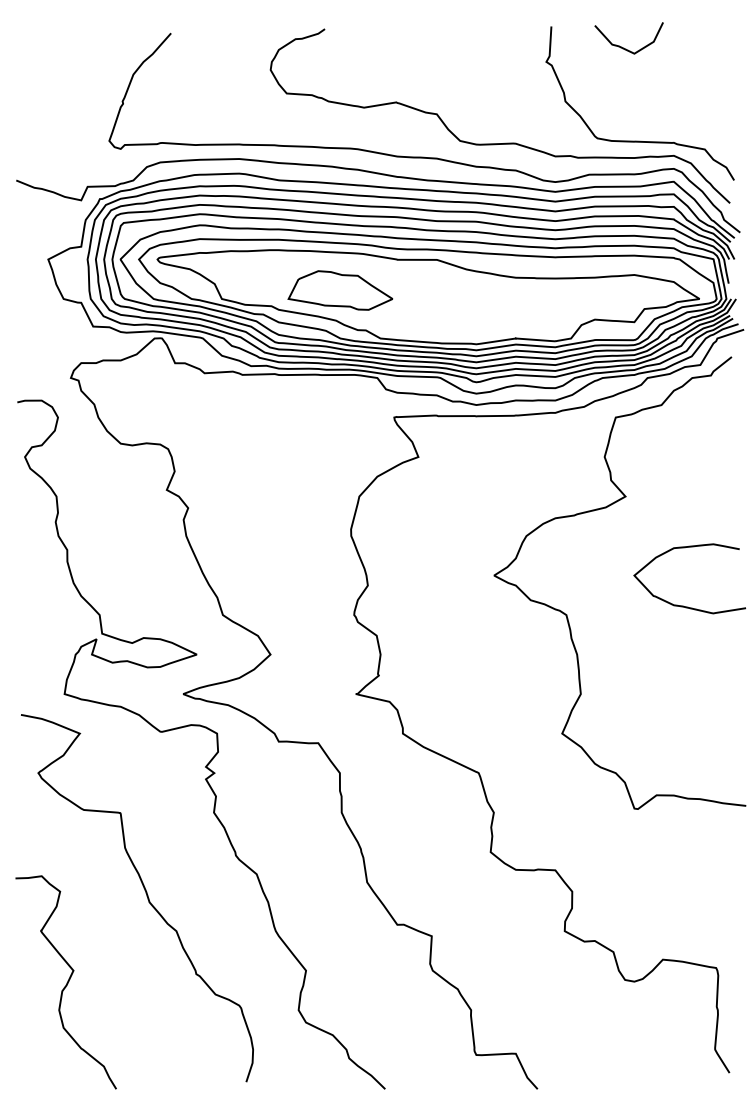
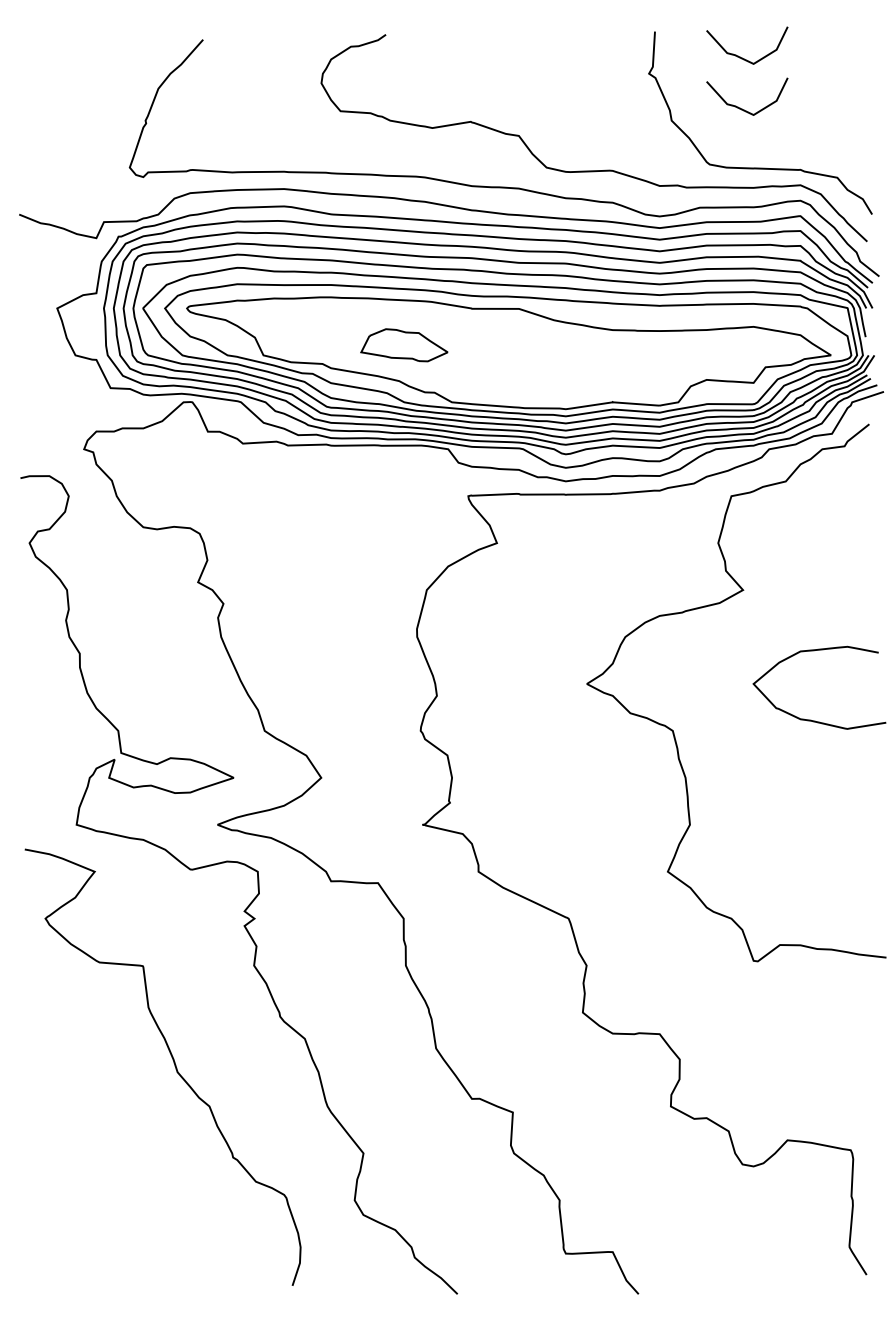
curve: (626, 91) -> (744, 108), added
part: (340, 290) -> (404, 345), size x0.7
curve: (66, 982) -> (78, 1167), removed

